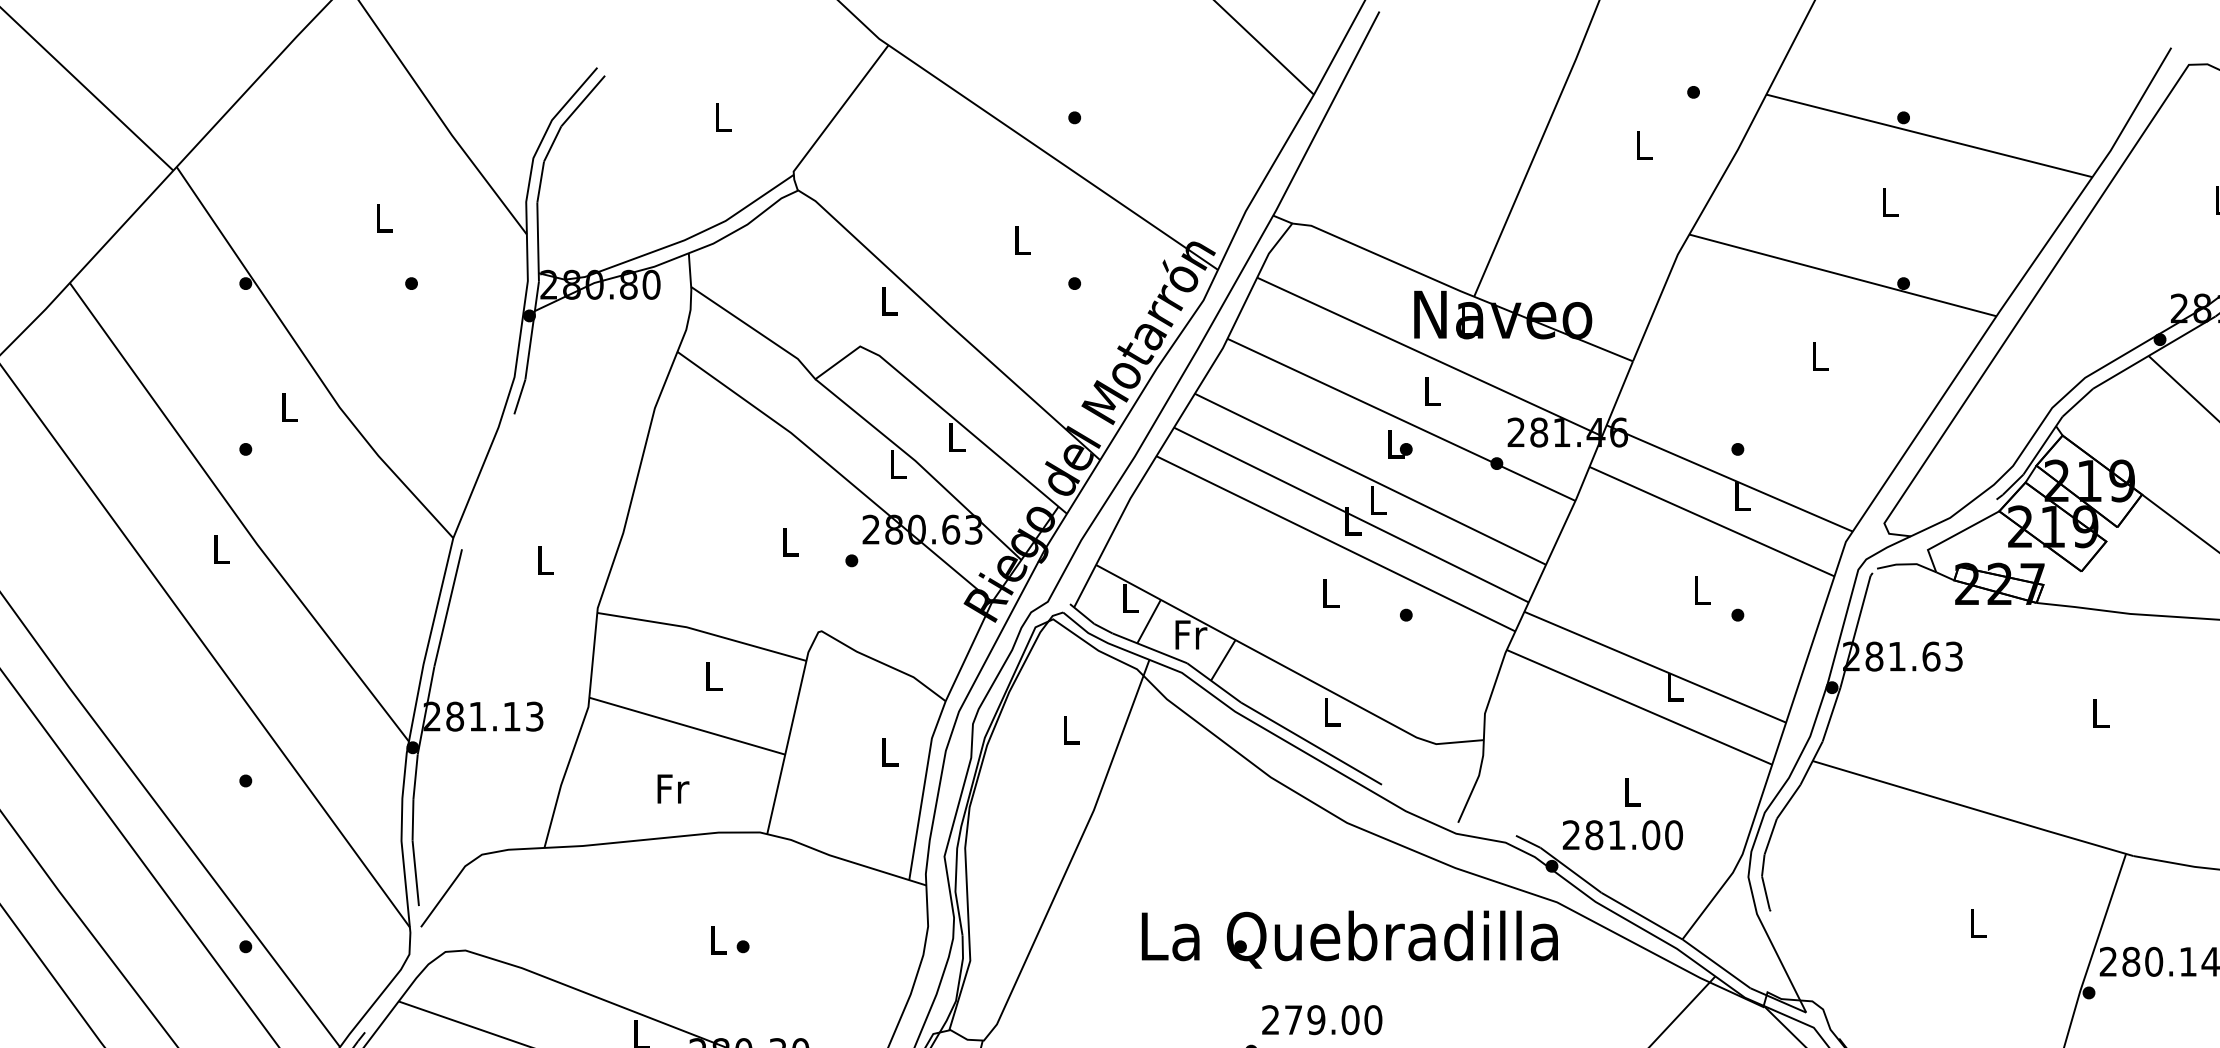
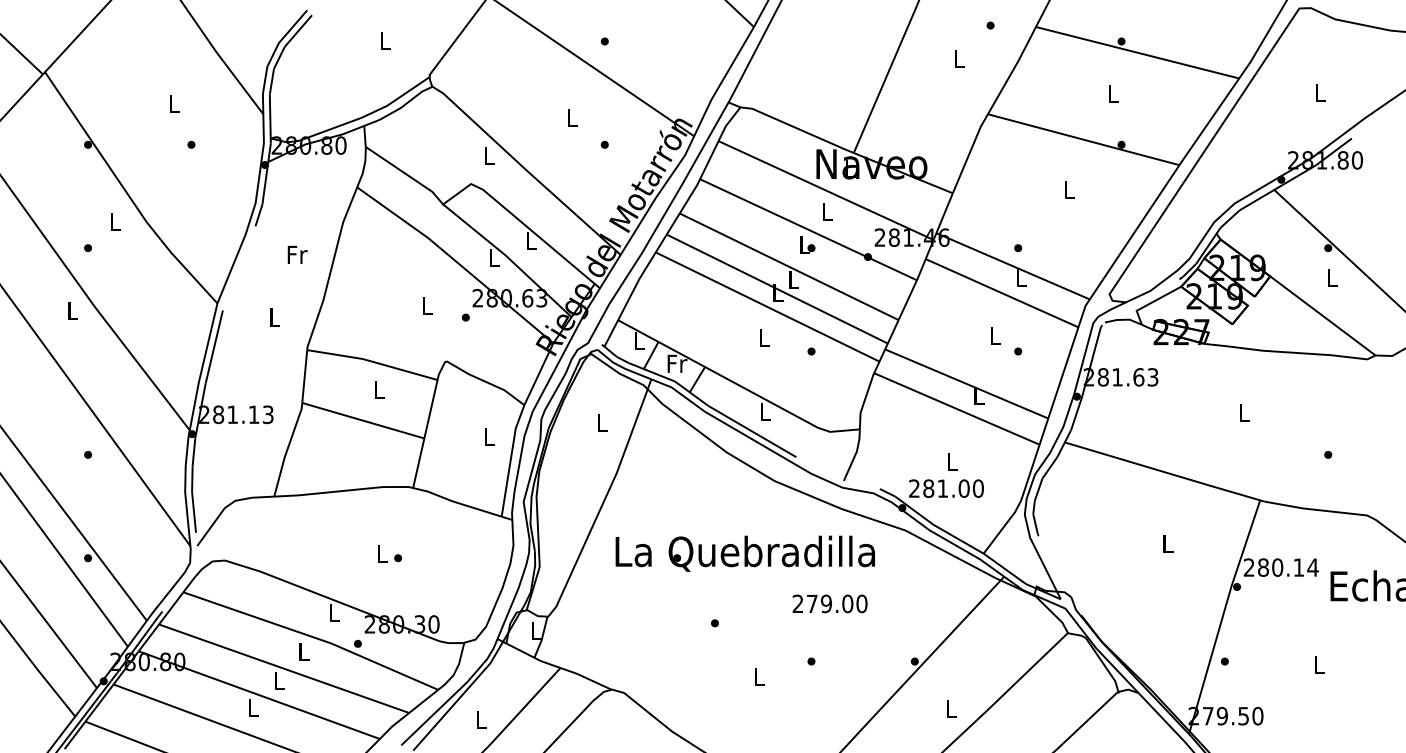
text: (673, 788) -> (297, 254), moved
text: (1348, 939) -> (744, 553), moved
text: (1321, 1019) -> (829, 603), moved

